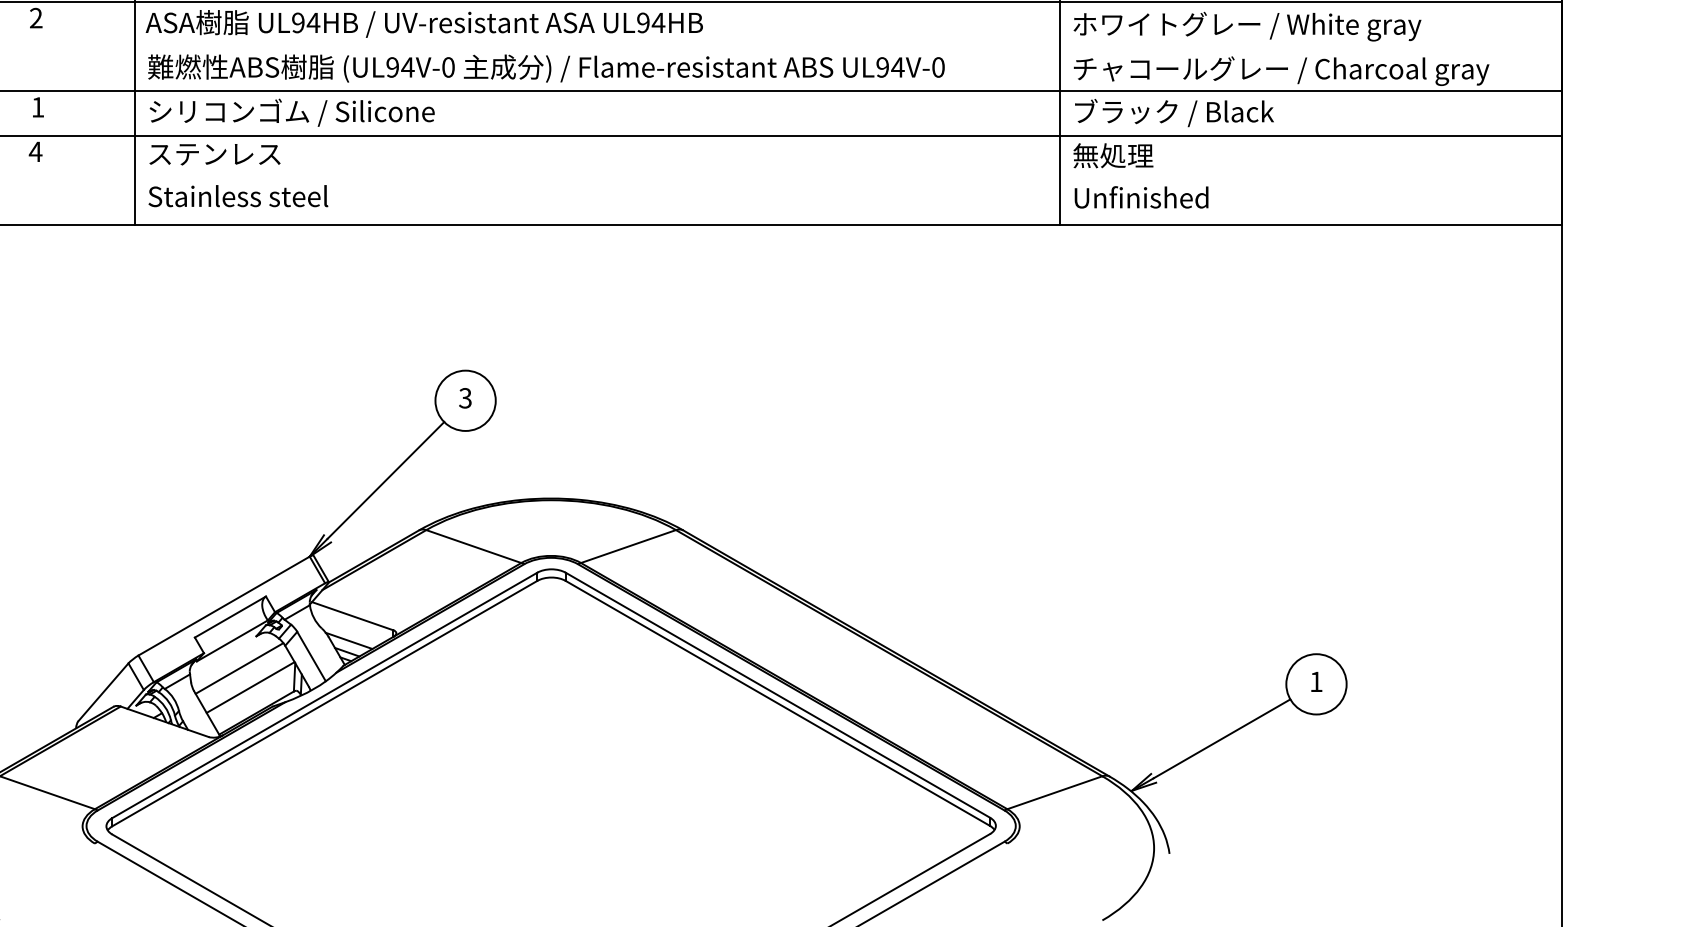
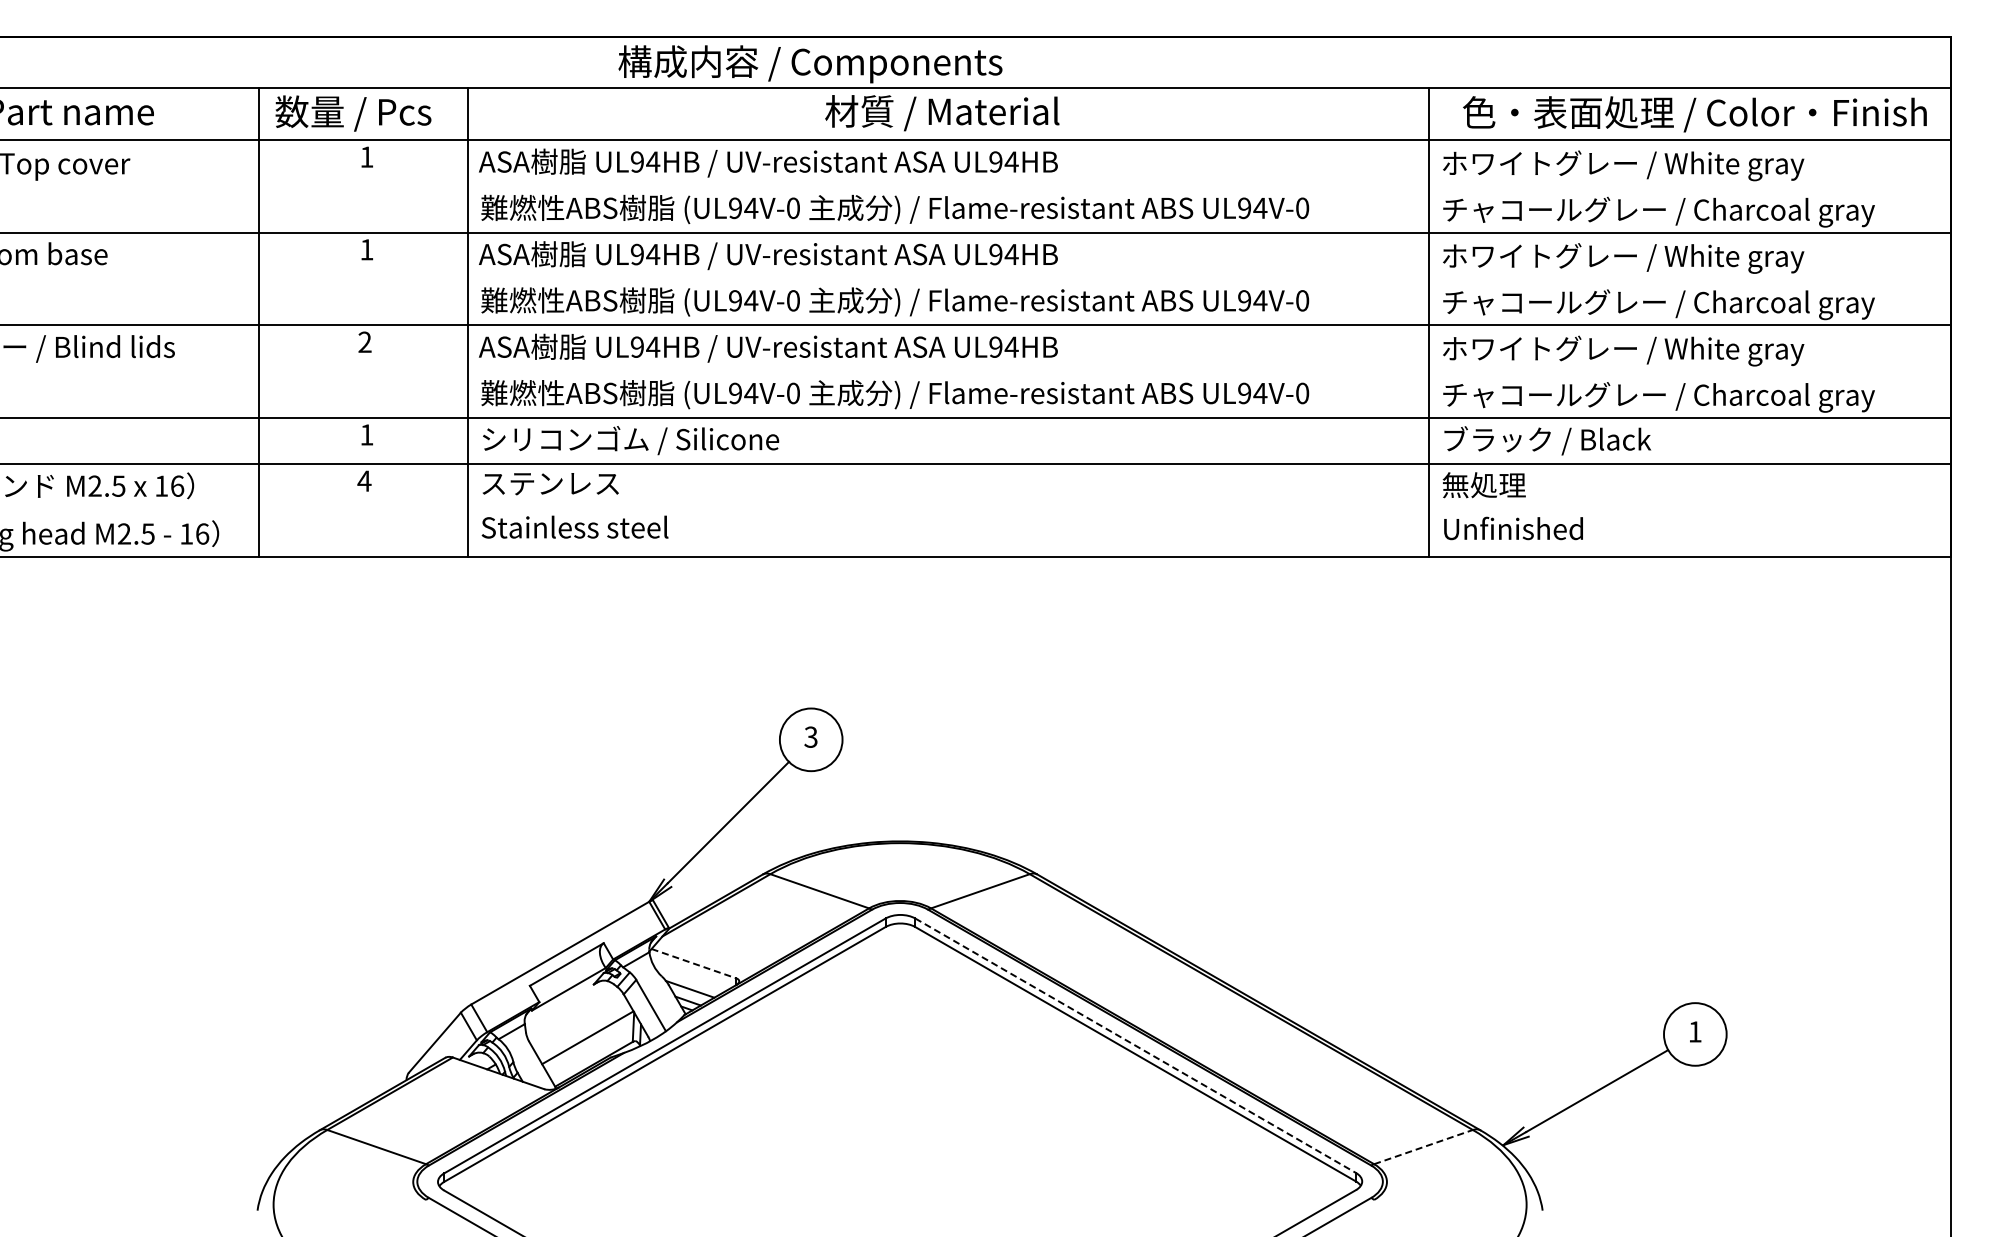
line: (352, 616) -> (693, 963), solid -> dashed
line: (238, 668) -> (575, 1017), removed
line: (777, 694) -> (1135, 1045), solid -> dashed
line: (1054, 792) -> (1423, 1146), solid -> dashed

